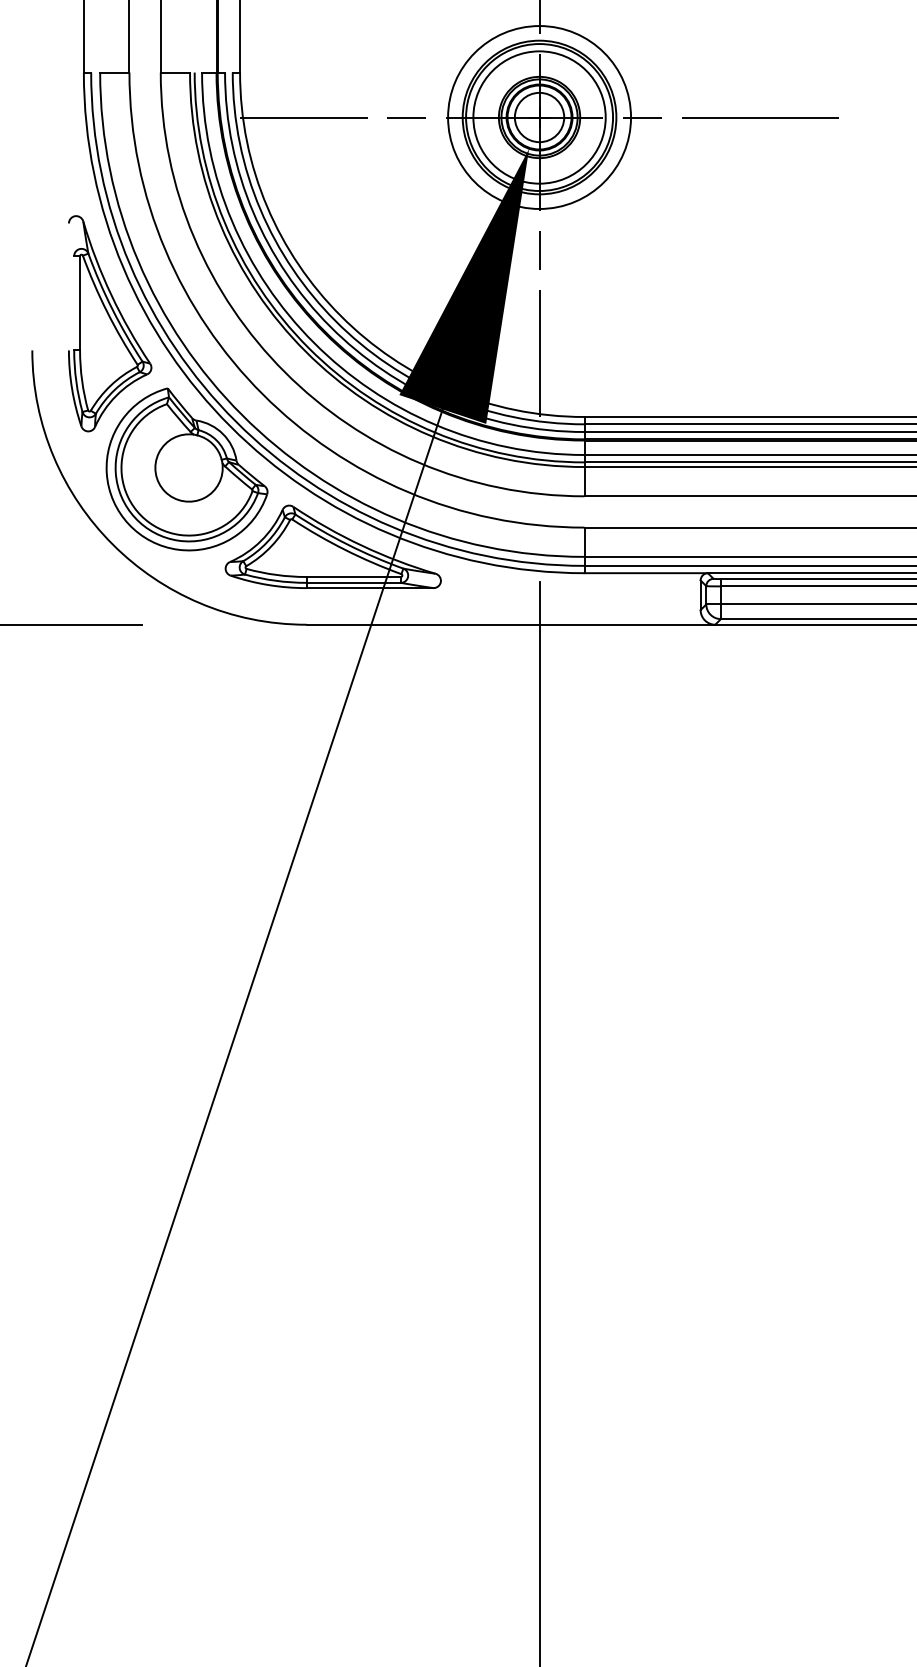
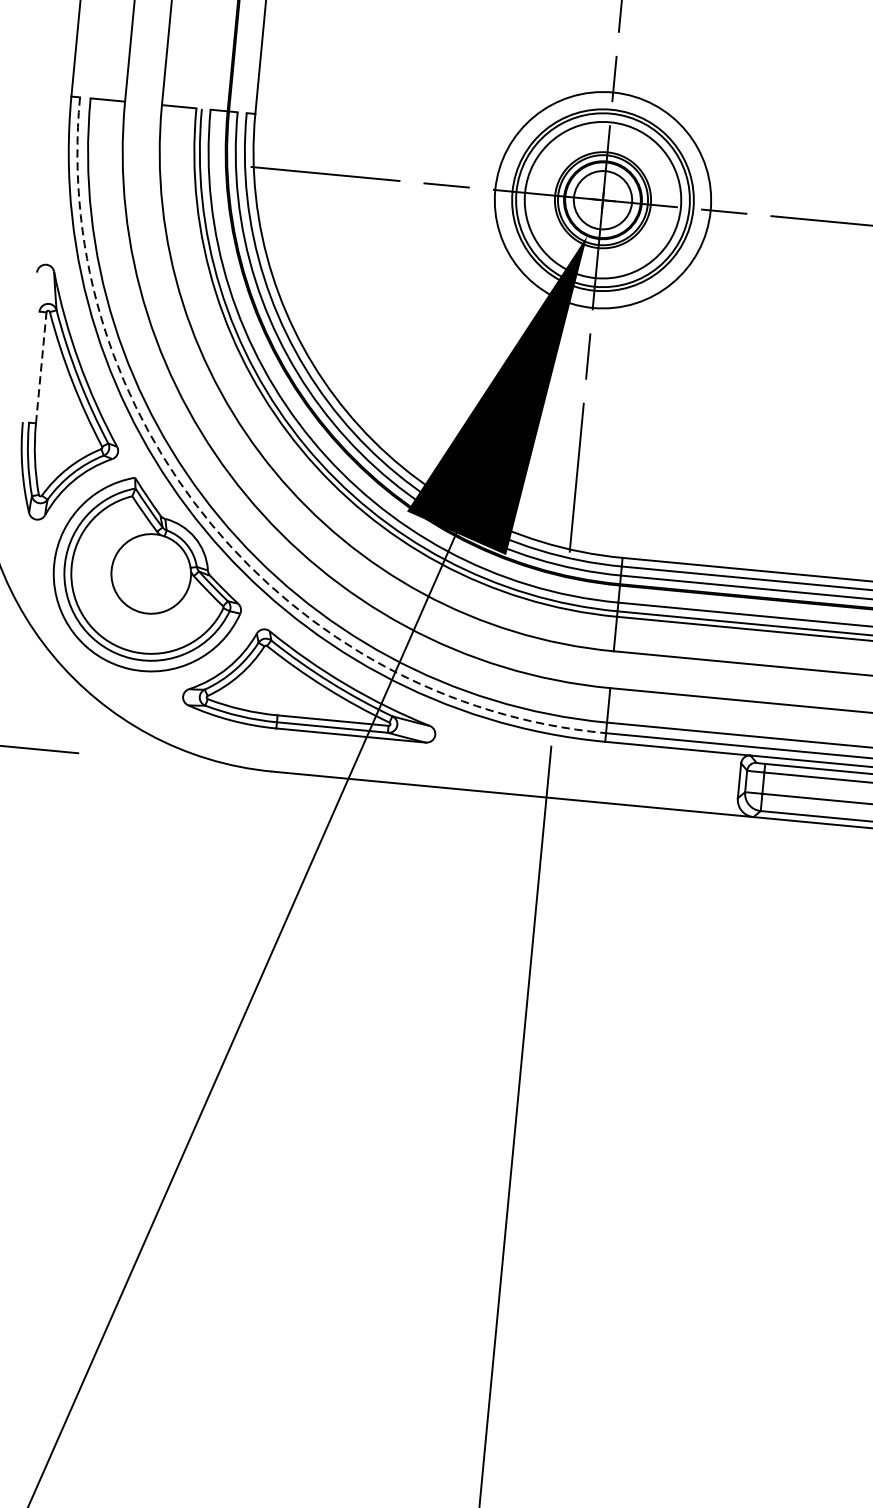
line: (80, 302) -> (41, 366), solid -> dashed
arc: (235, 421) -> (211, 524), solid -> dashed

